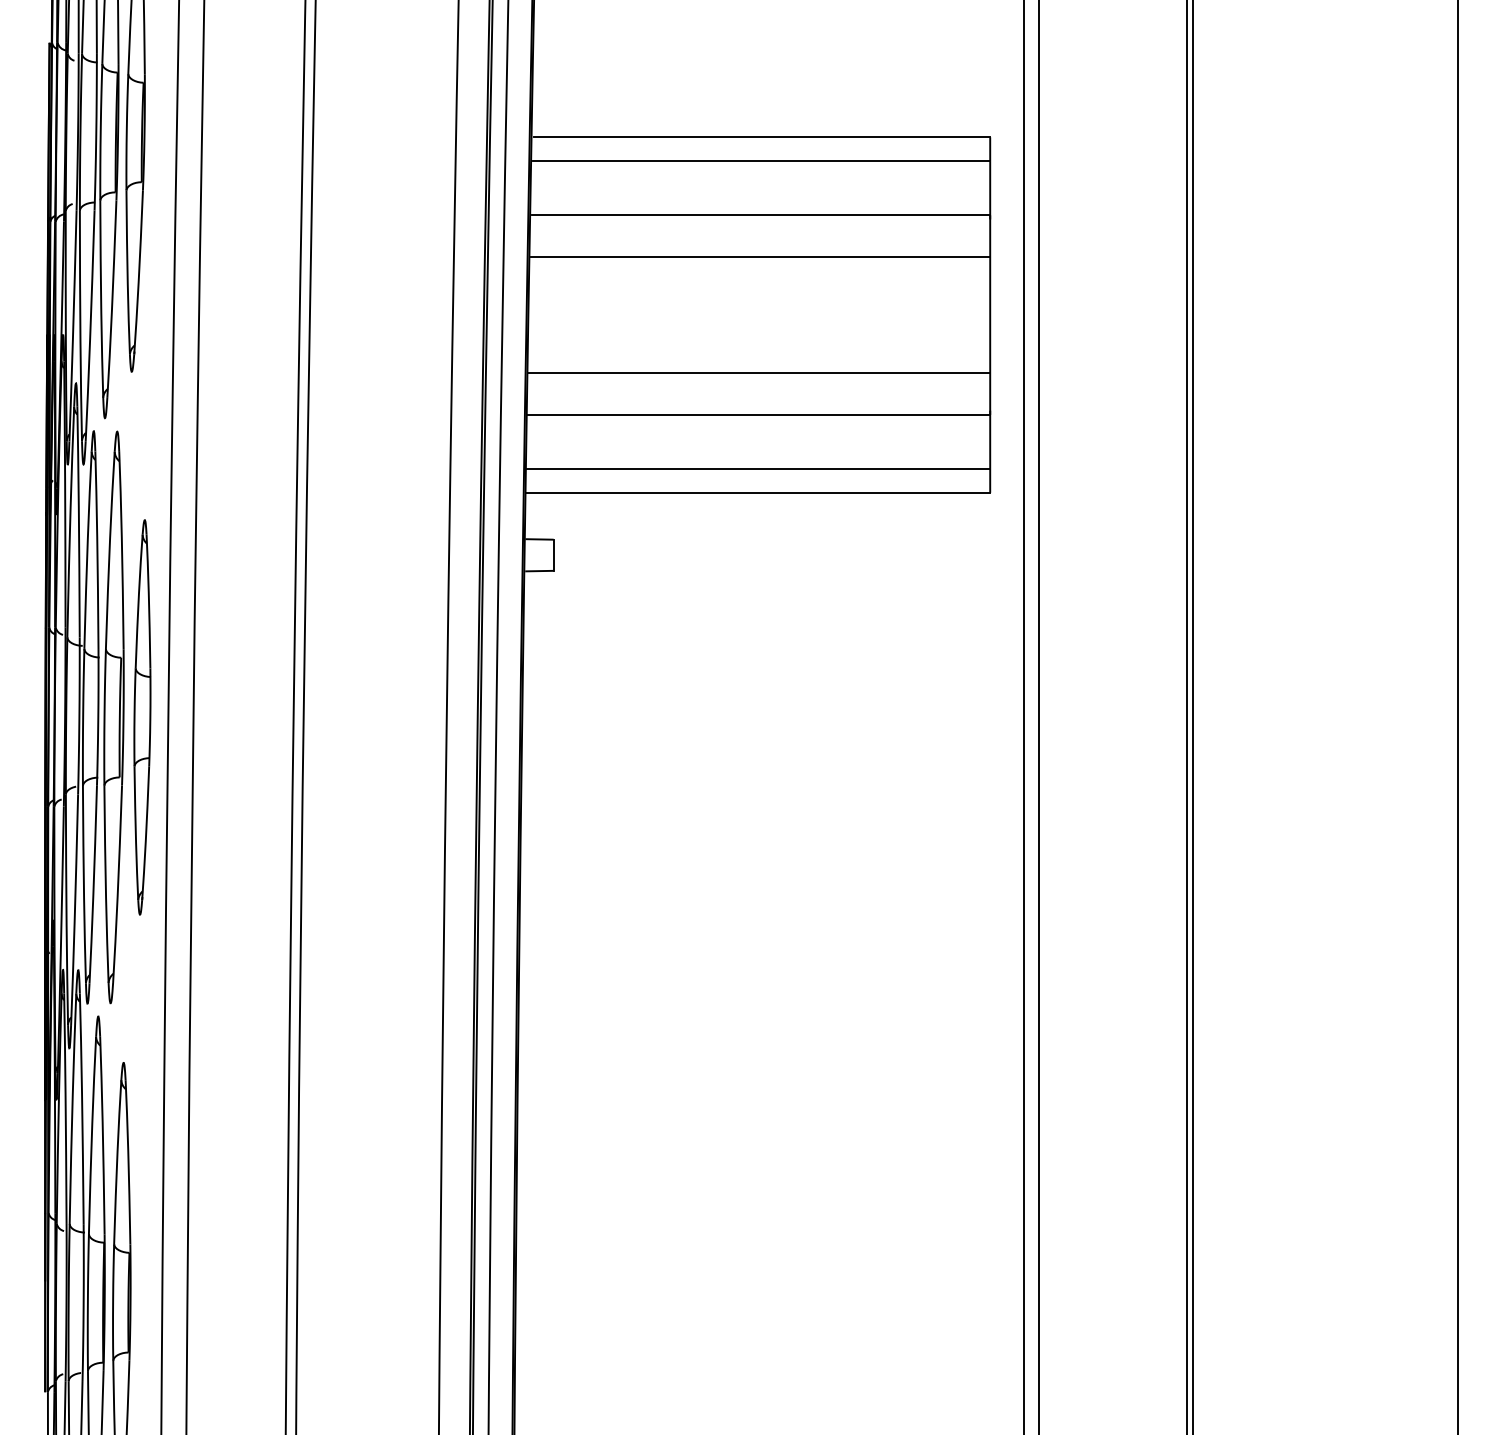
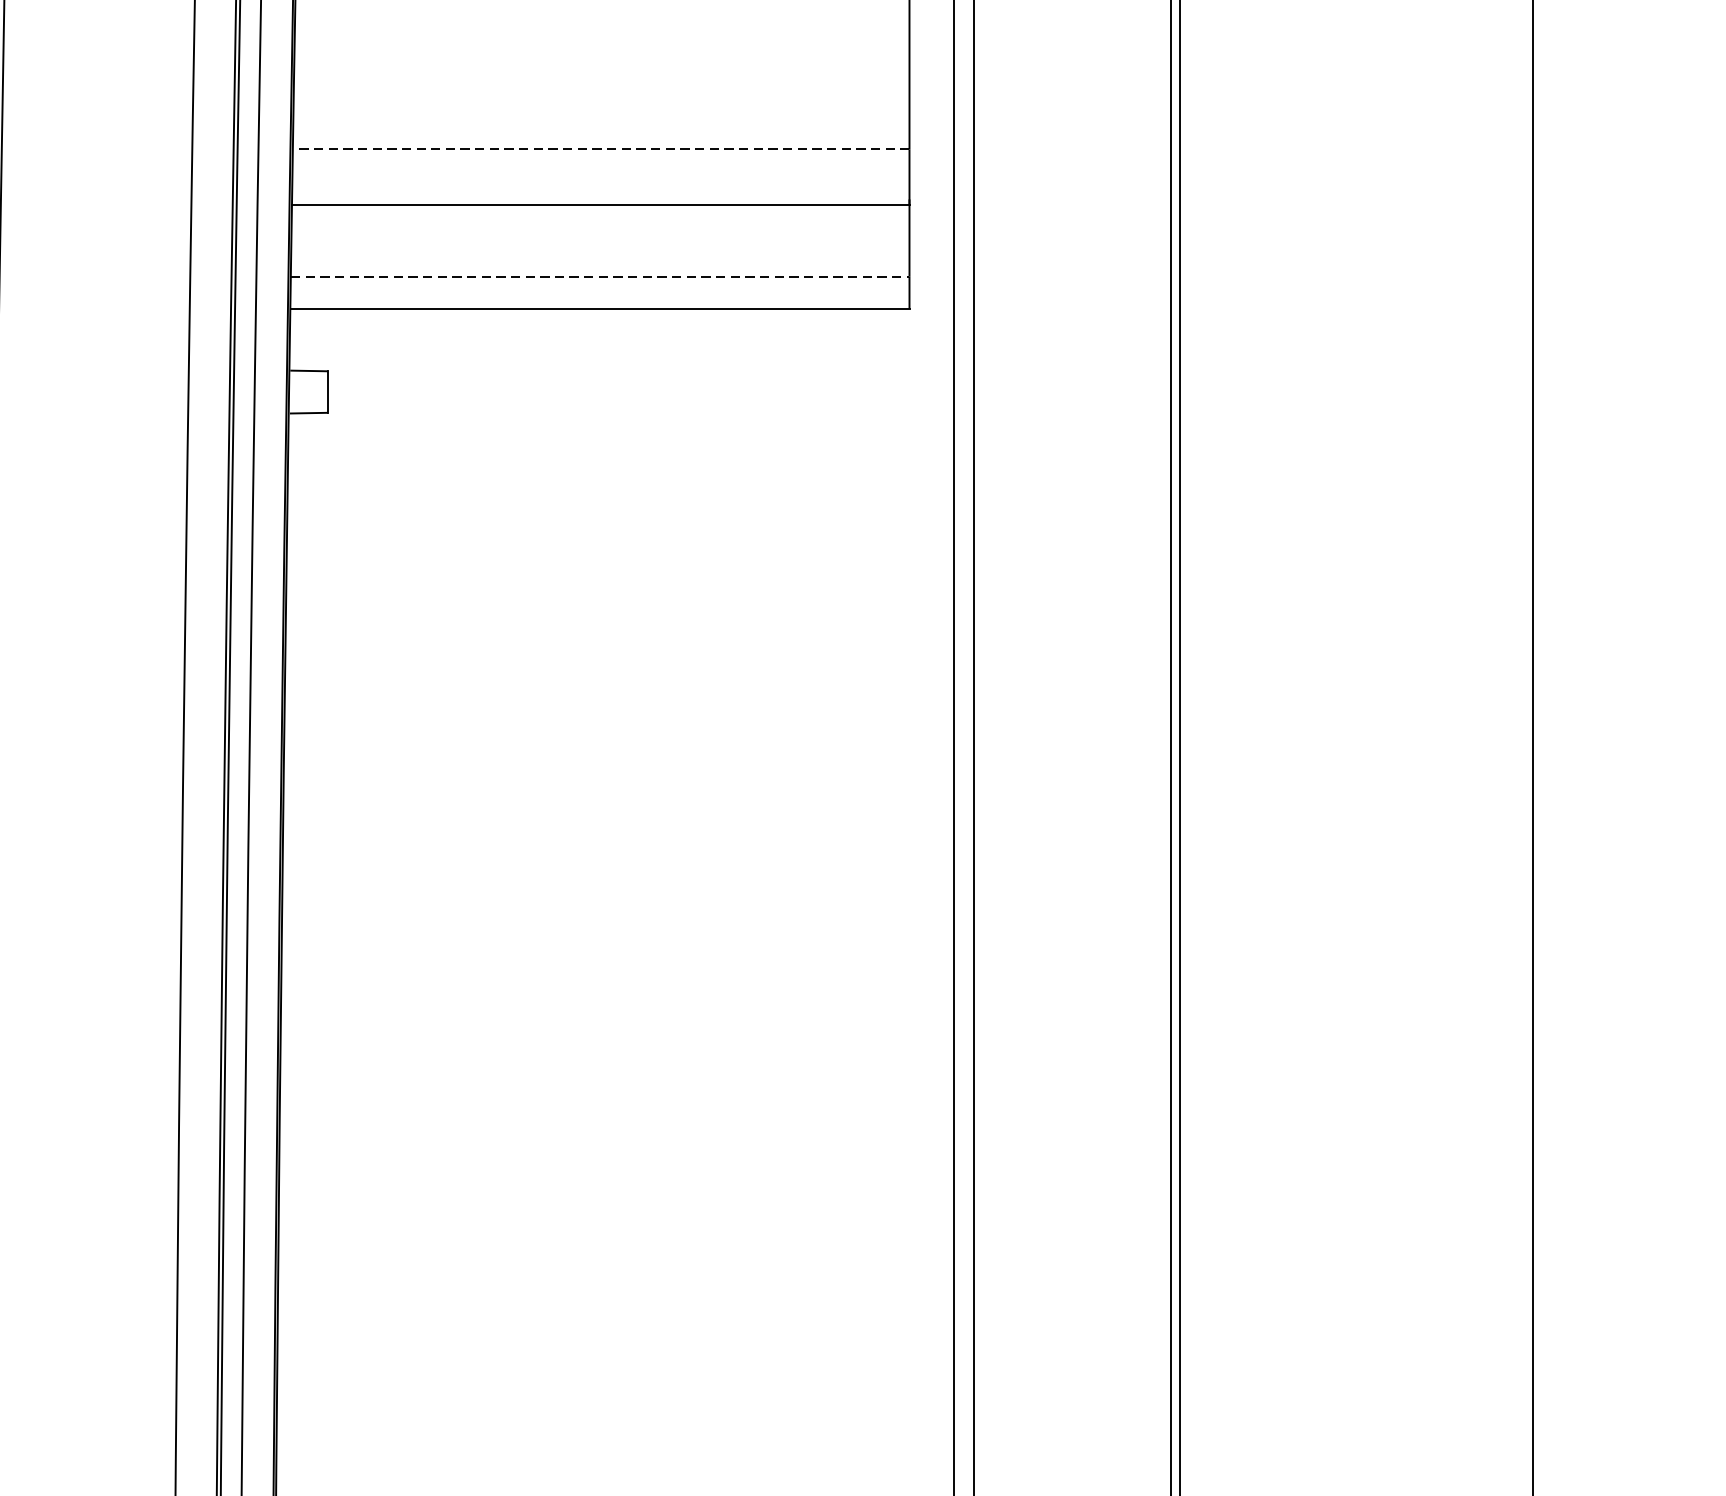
line: (758, 373) -> (600, 149), solid -> dashed
line: (758, 468) -> (600, 276), solid -> dashed

